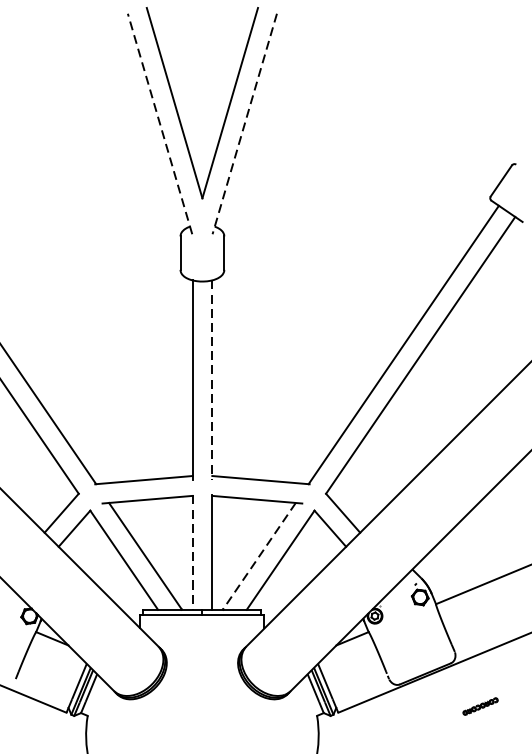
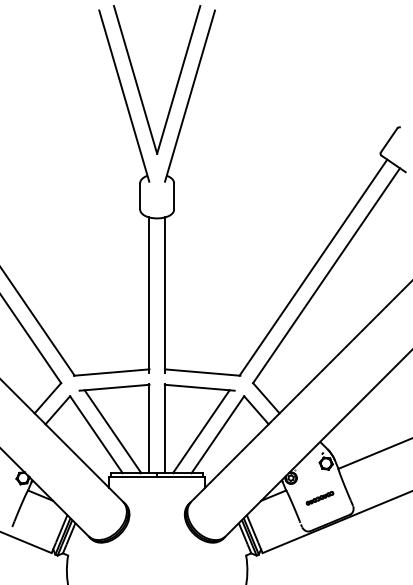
line: (160, 123) -> (124, 95), dashed -> solid
line: (244, 124) -> (189, 96), dashed -> solid
line: (211, 380) -> (164, 295), dashed -> solid
line: (192, 553) -> (149, 429), dashed -> solid
line: (259, 557) -> (201, 432), dashed -> solid
part: (479, 706) -> (319, 498), moved

